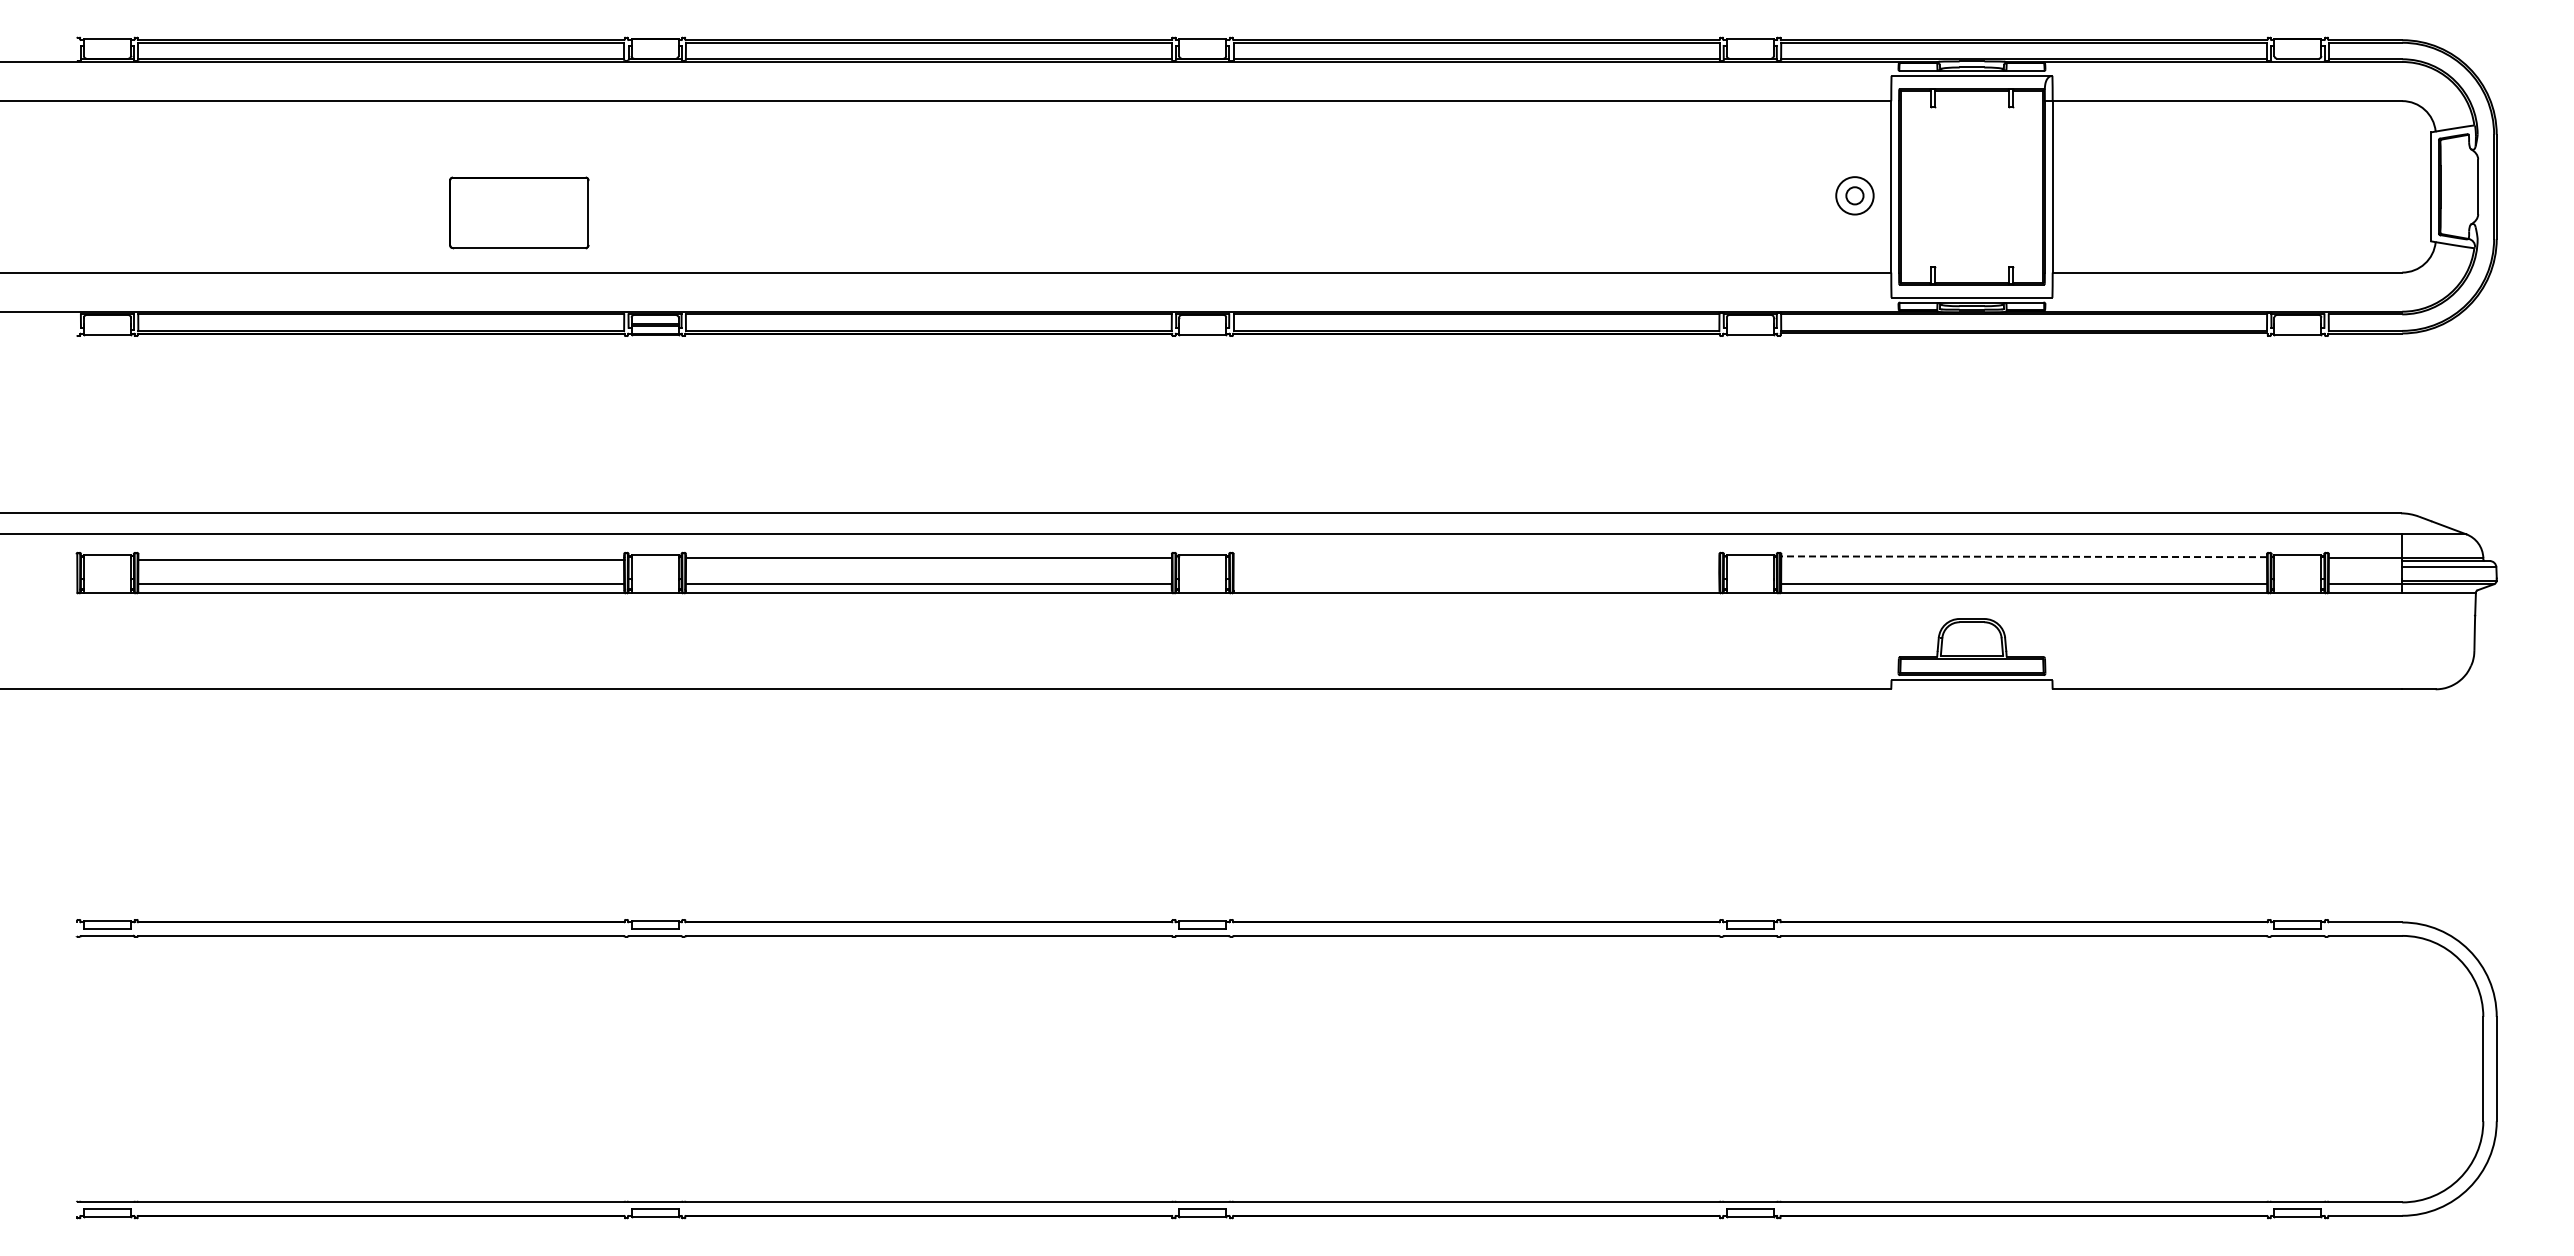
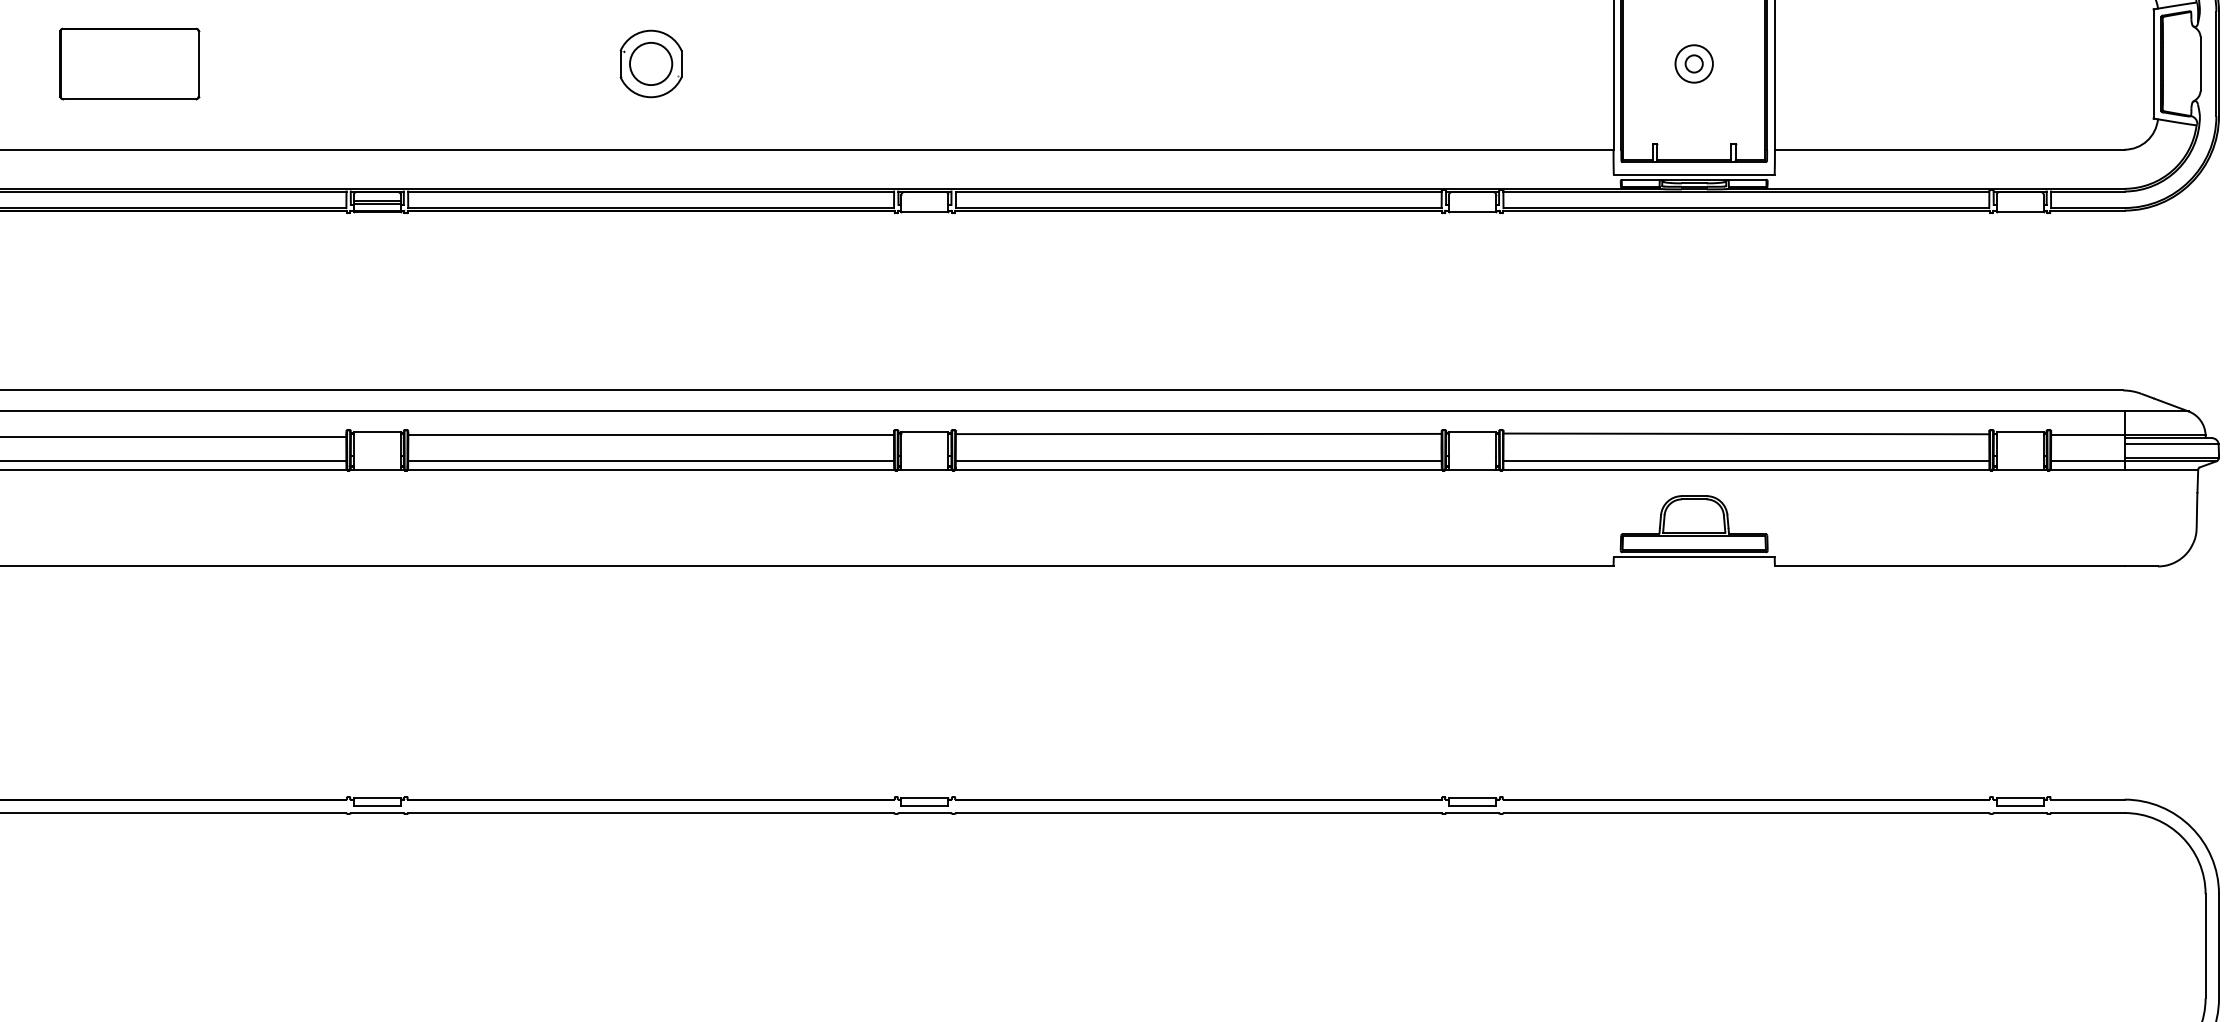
part: (928, 186) -> (650, 63), added
part: (1854, 195) -> (1693, 63), moved
part: (519, 212) -> (129, 63), moved
line: (1476, 556) -> (1198, 433), added
line: (2024, 556) -> (1746, 433), dashed -> solid
line: (1476, 584) -> (1198, 461), added

